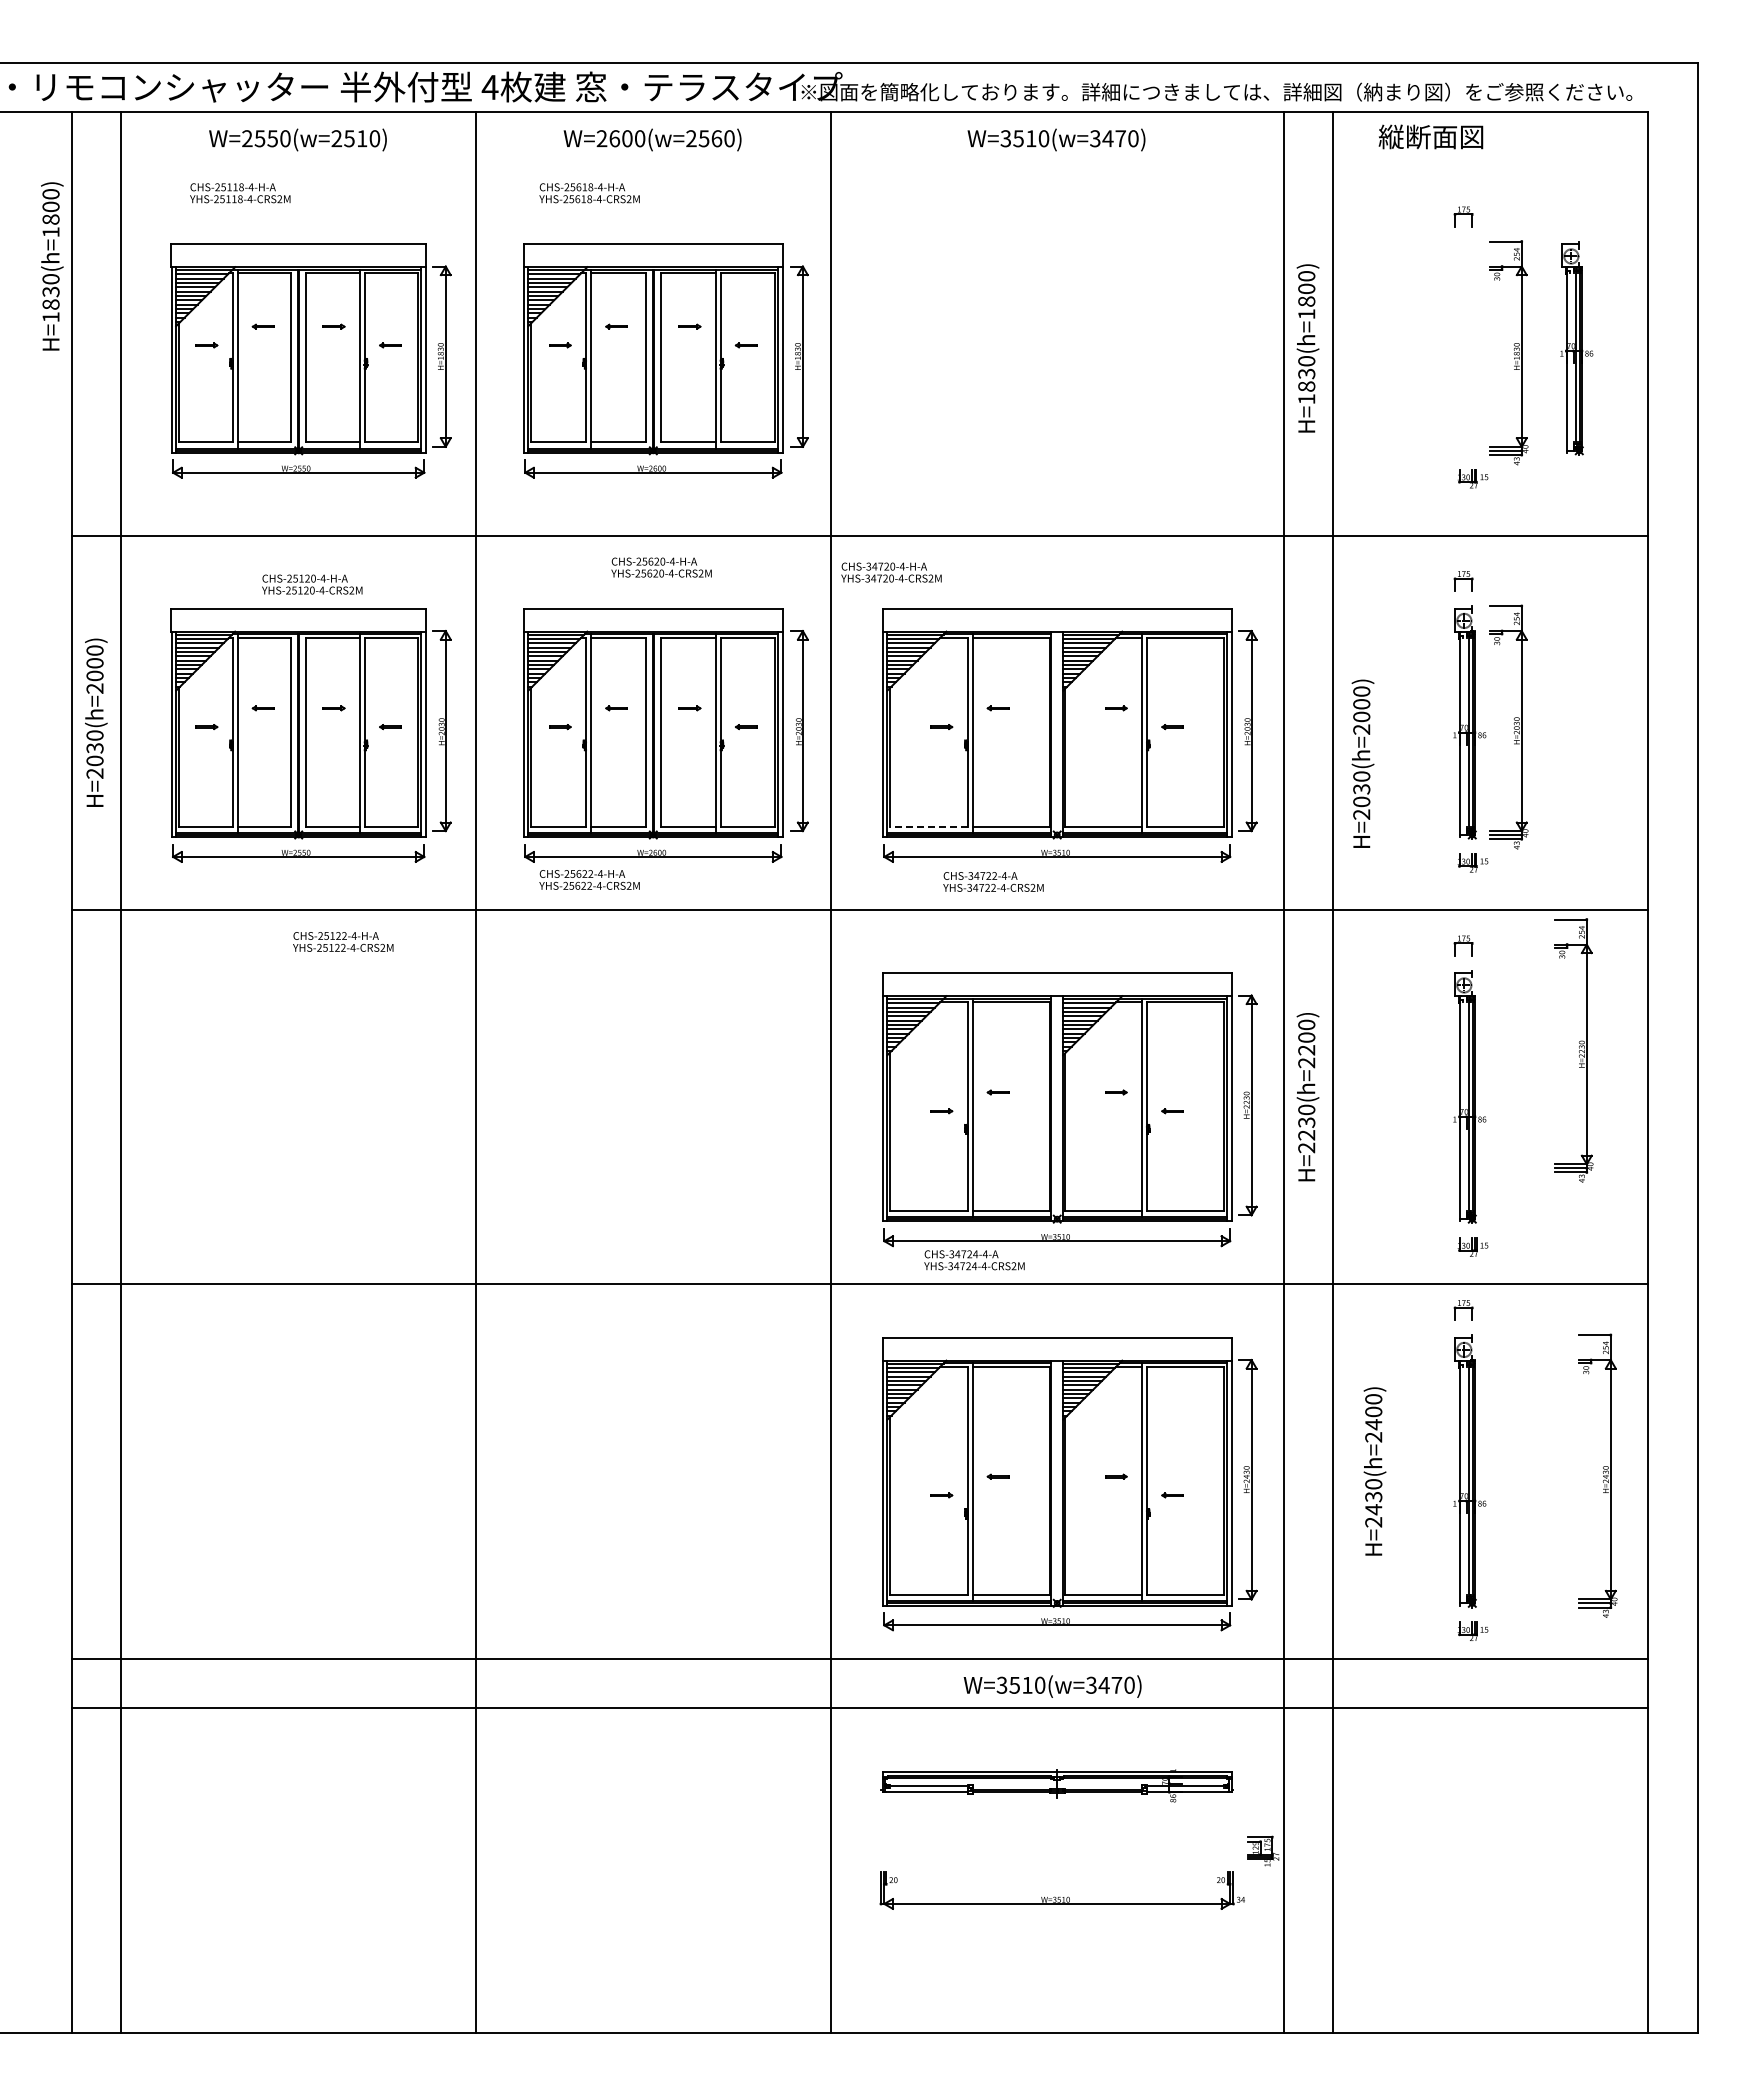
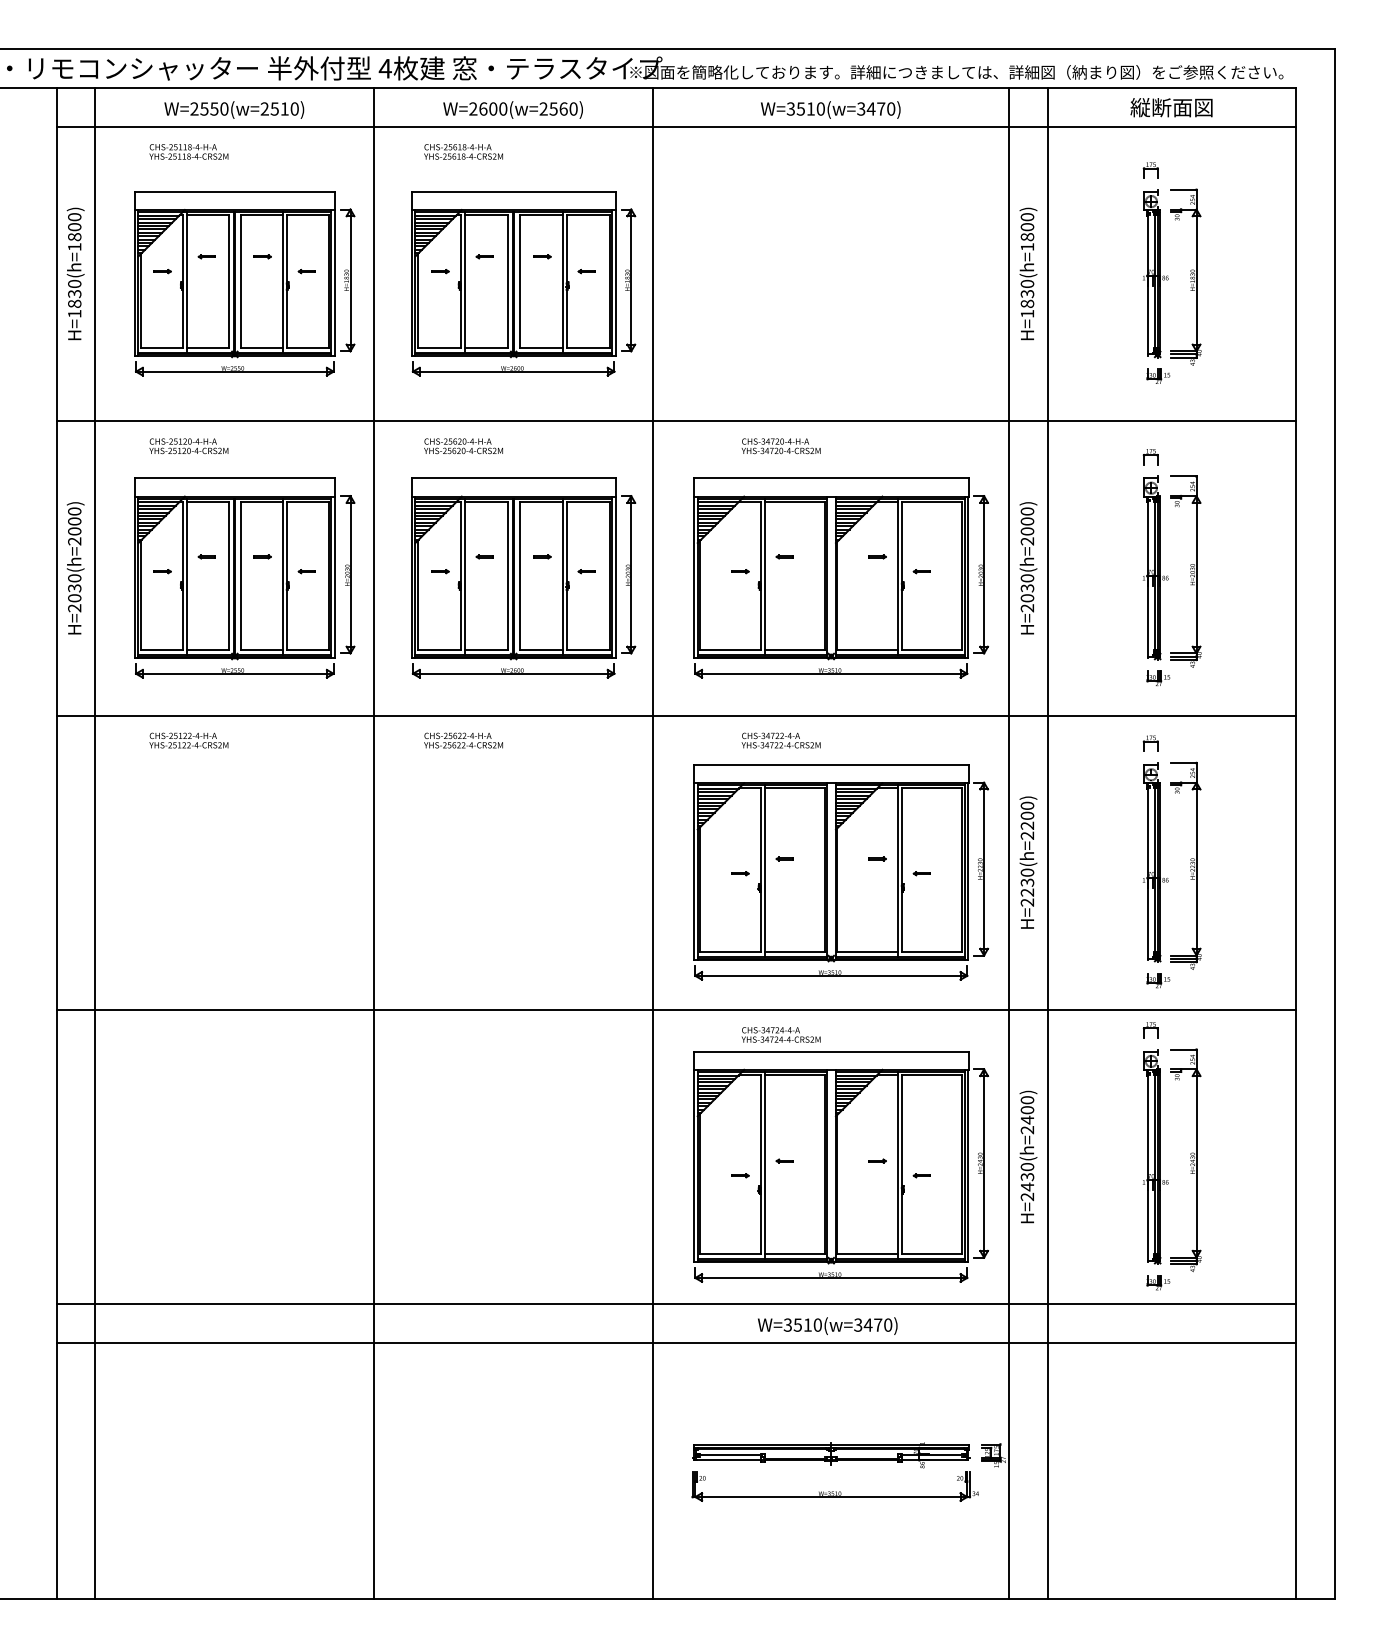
text: (1430, 136) -> (1171, 107), moved
line: (860, 161) -> (676, 126), added
text: (52, 266) -> (75, 273), moved
part: (1576, 348) -> (1155, 273), moved
text: (661, 567) -> (463, 446), moved
text: (891, 572) -> (781, 446), moved
text: (312, 584) -> (189, 446), moved
text: (1362, 763) -> (1028, 568), moved
line: (929, 826) -> (730, 649), dashed -> solid
text: (589, 879) -> (463, 740), moved
text: (993, 881) -> (781, 740), moved
text: (343, 941) -> (189, 740), moved
part: (1573, 1050) -> (1186, 866), moved
text: (974, 1260) -> (781, 1035), moved
text: (1374, 1471) -> (1028, 1156), moved
part: (1597, 1475) -> (1186, 1160), moved
part: (1056, 1785) -> (830, 1455), moved

